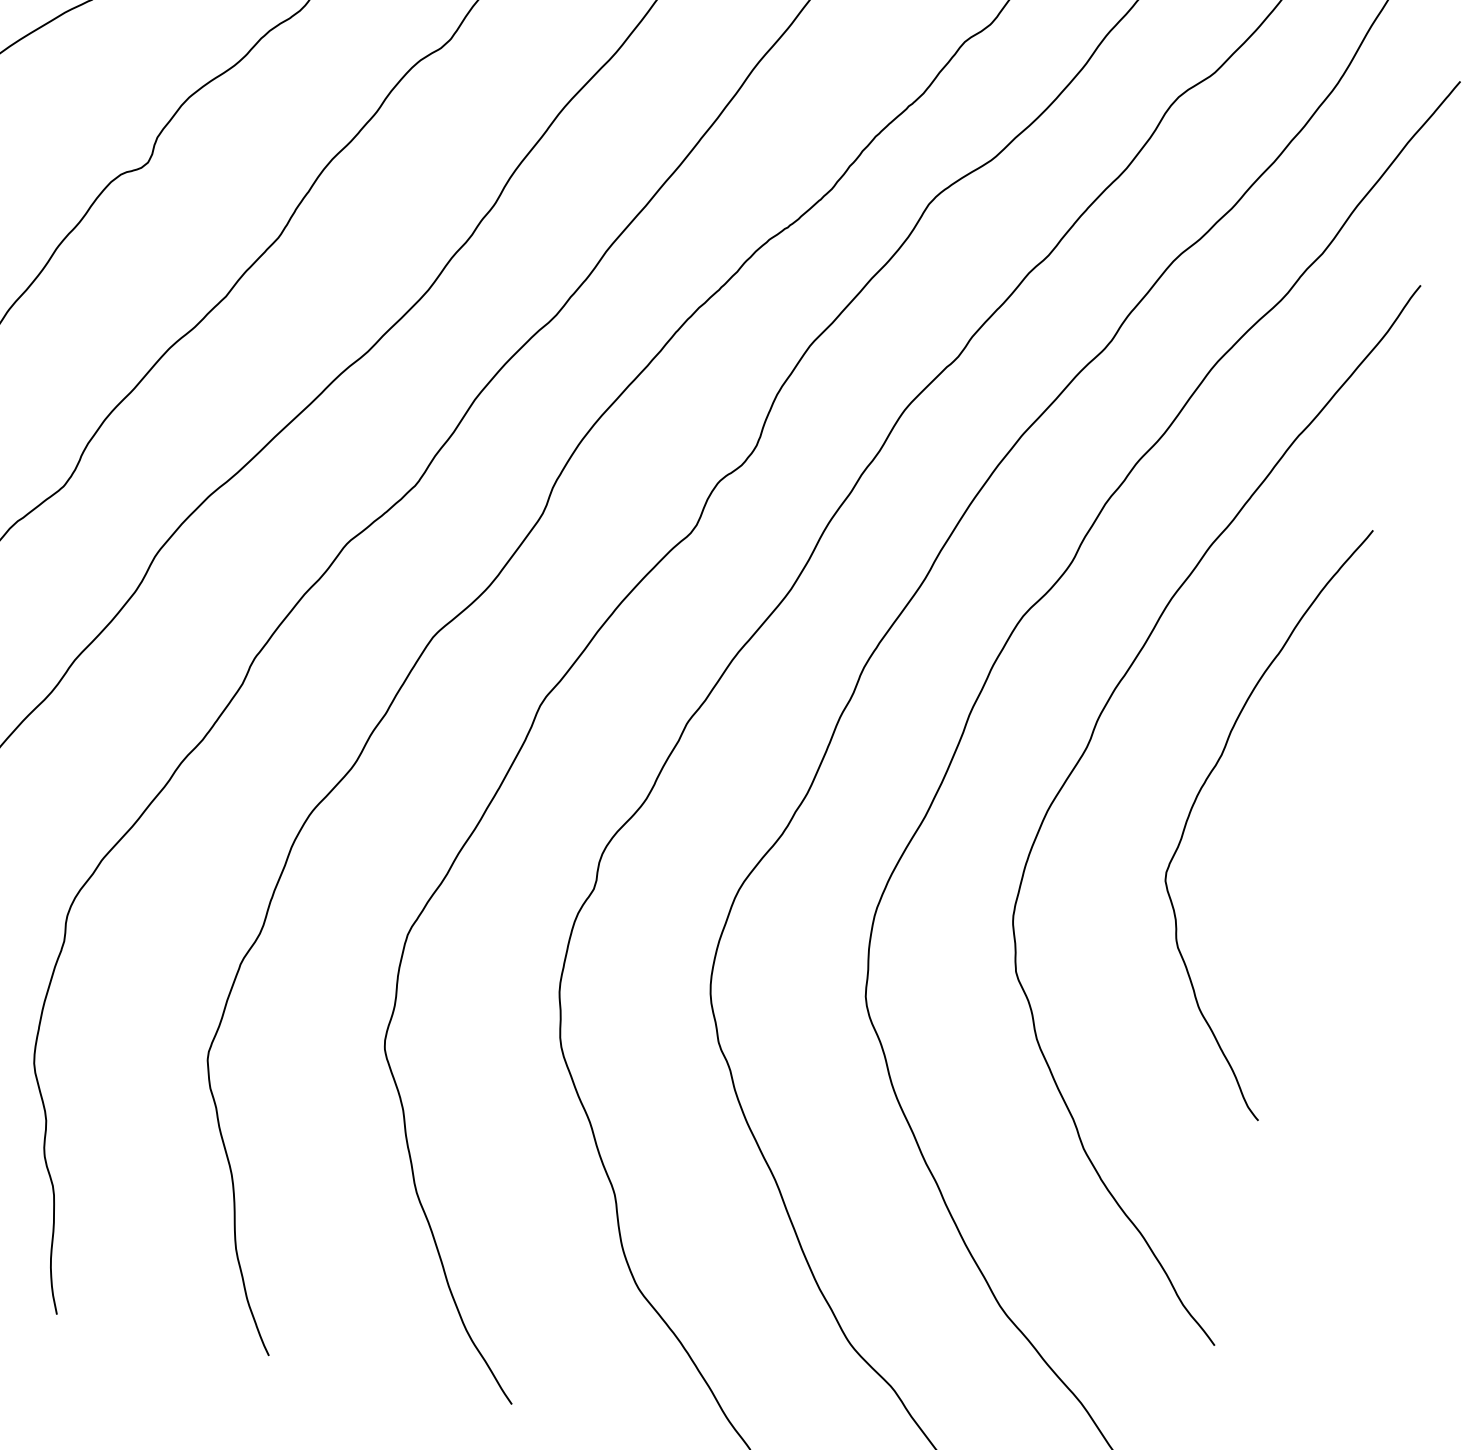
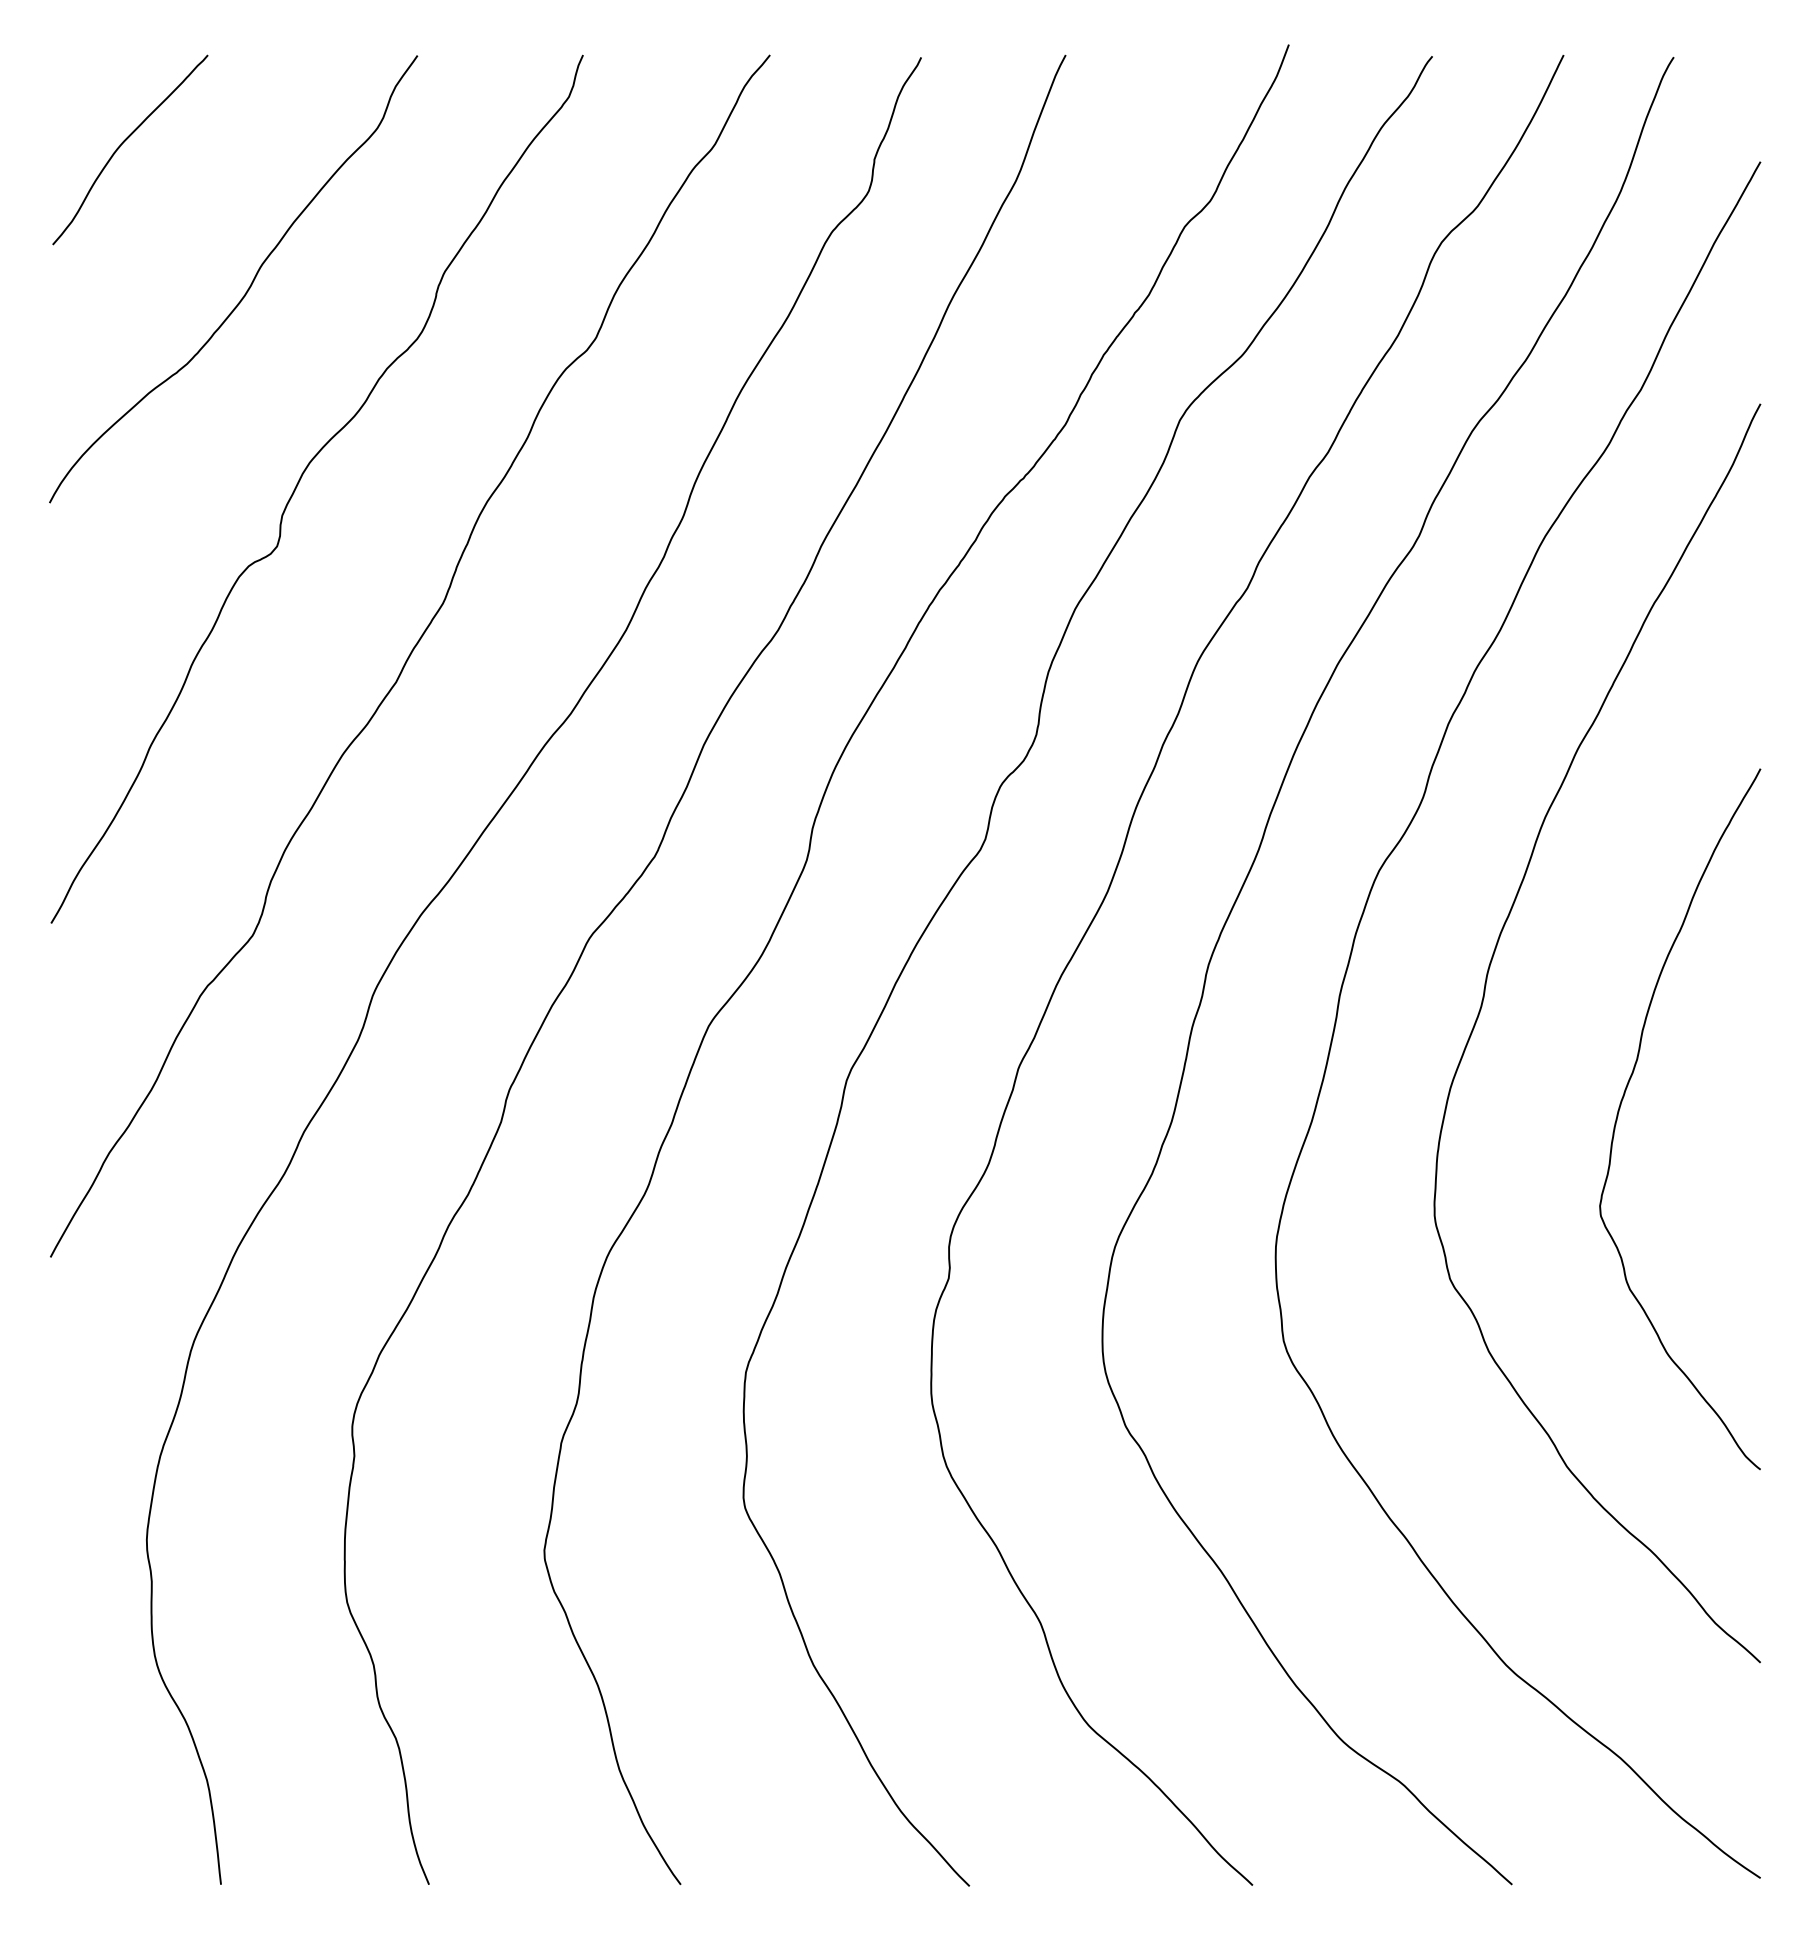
curve: (1203, 786) -> (1623, 1099), moved

